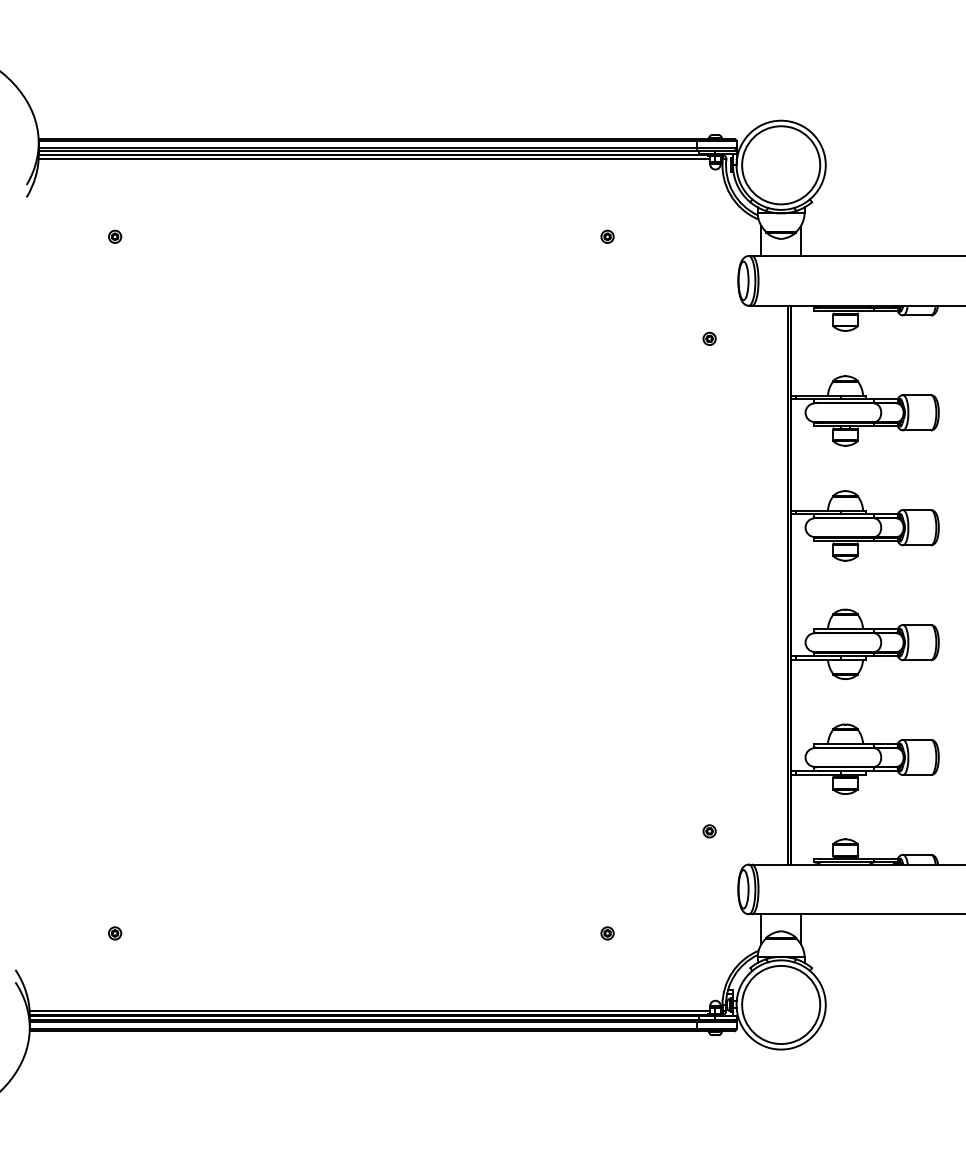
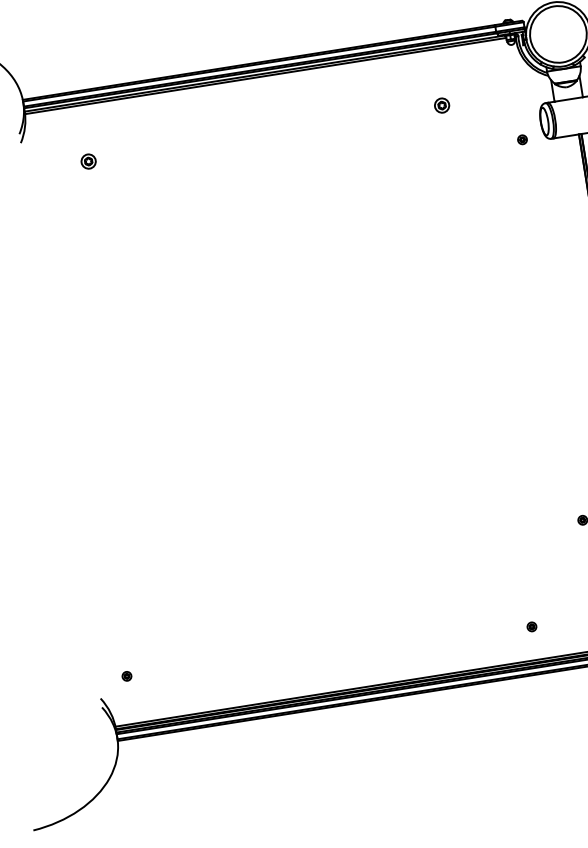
part: (115, 236) -> (89, 161), size x1.6
part: (607, 236) -> (441, 105), size x1.6
part: (709, 338) -> (522, 139), moved
part: (115, 933) -> (127, 676), moved
part: (607, 933) -> (531, 626), moved

